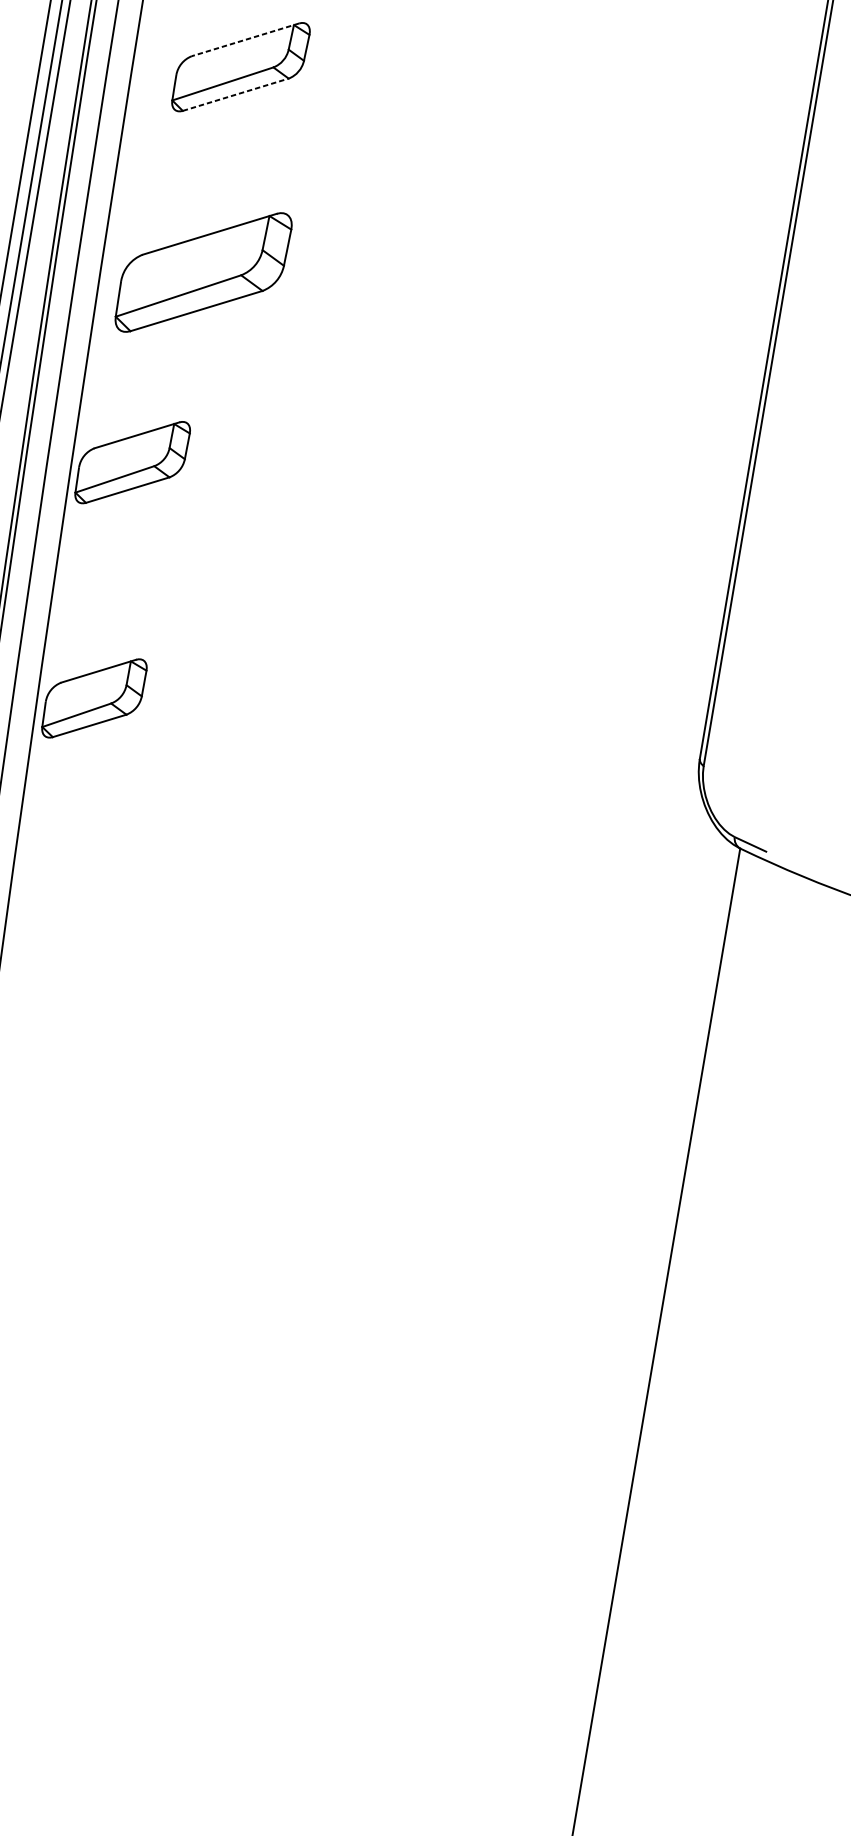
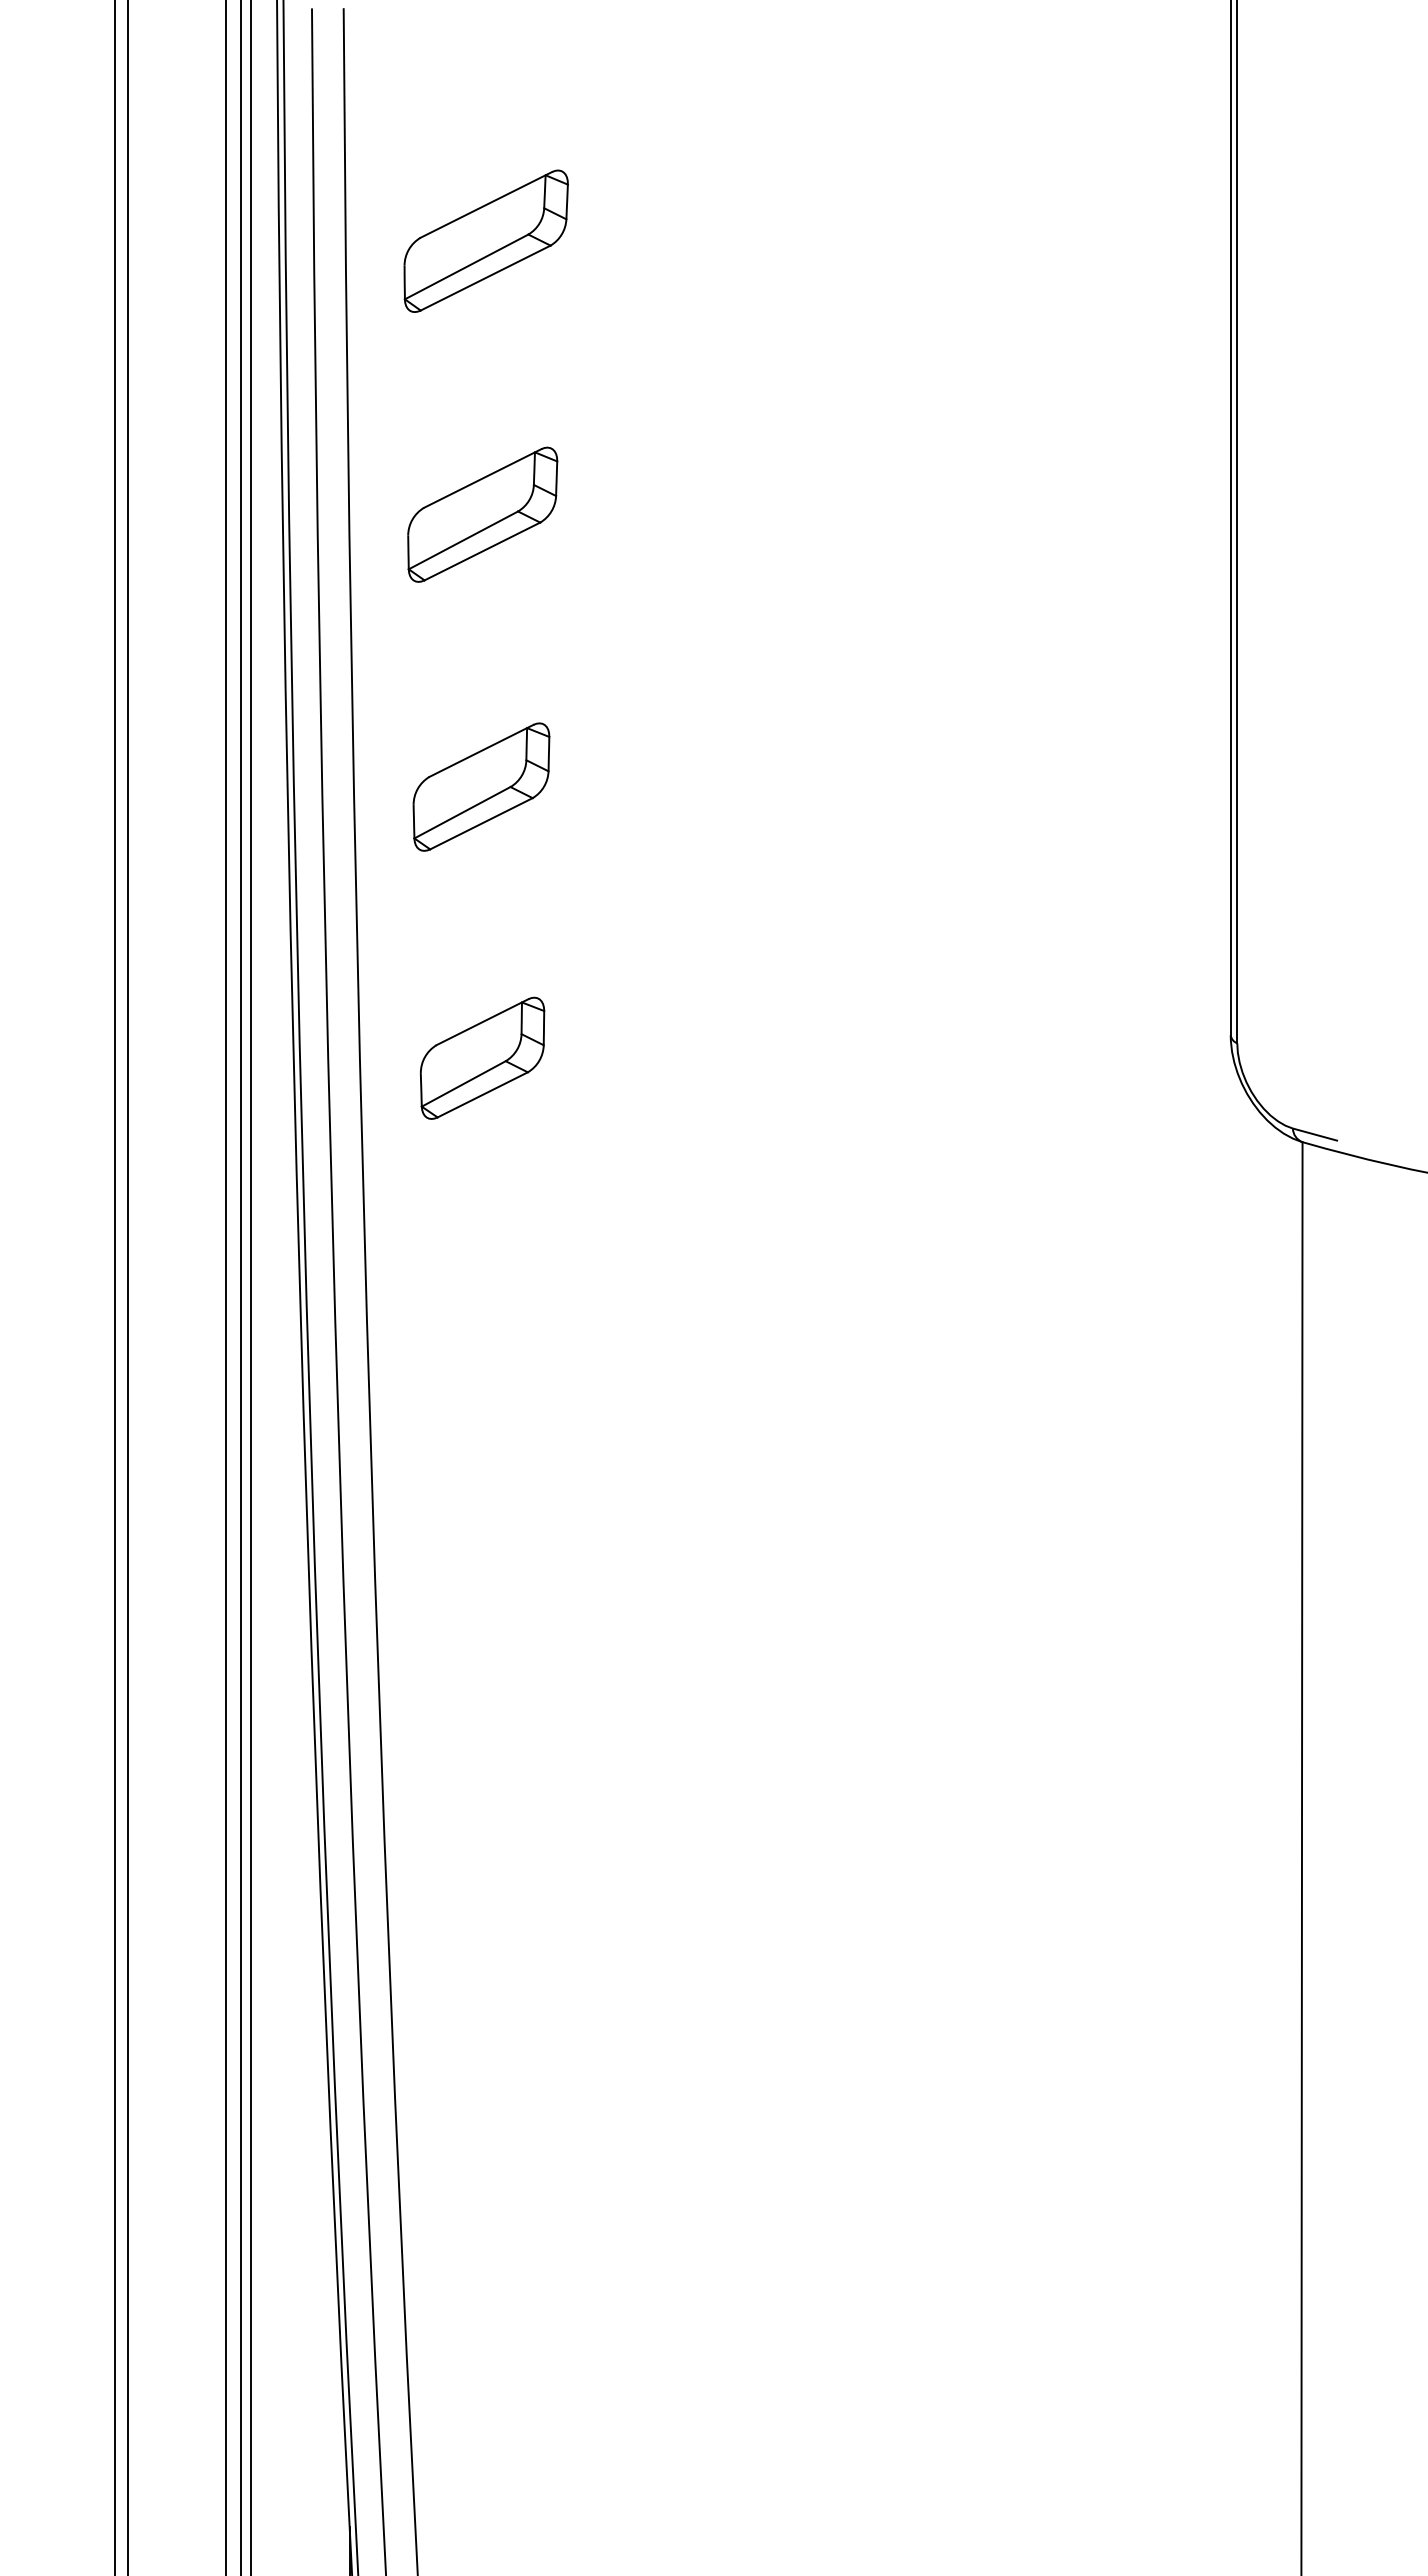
line: (245, 39) -> (486, 204), dashed -> solid
line: (235, 95) -> (485, 278), dashed -> solid
part: (203, 272) -> (482, 514), size x0.71
part: (132, 462) -> (481, 786), moved
part: (94, 697) -> (482, 1057), moved

